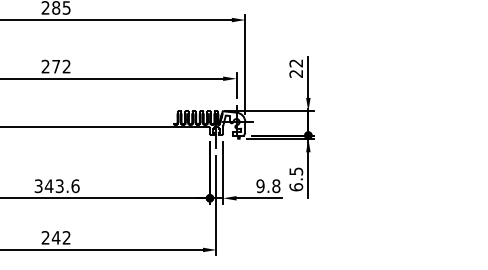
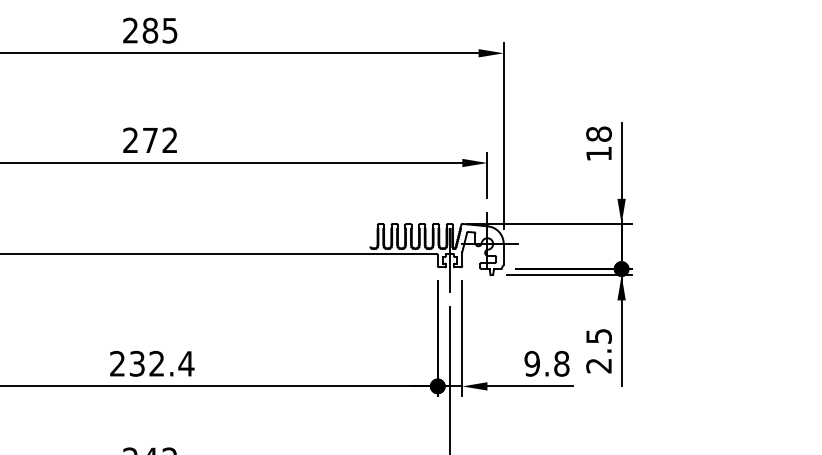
text: (296, 68) -> (599, 143), 22 -> 18
text: (56, 186) -> (150, 364), 343.6 -> 232.4
text: (296, 187) -> (599, 366), 6.5 -> 2.5

